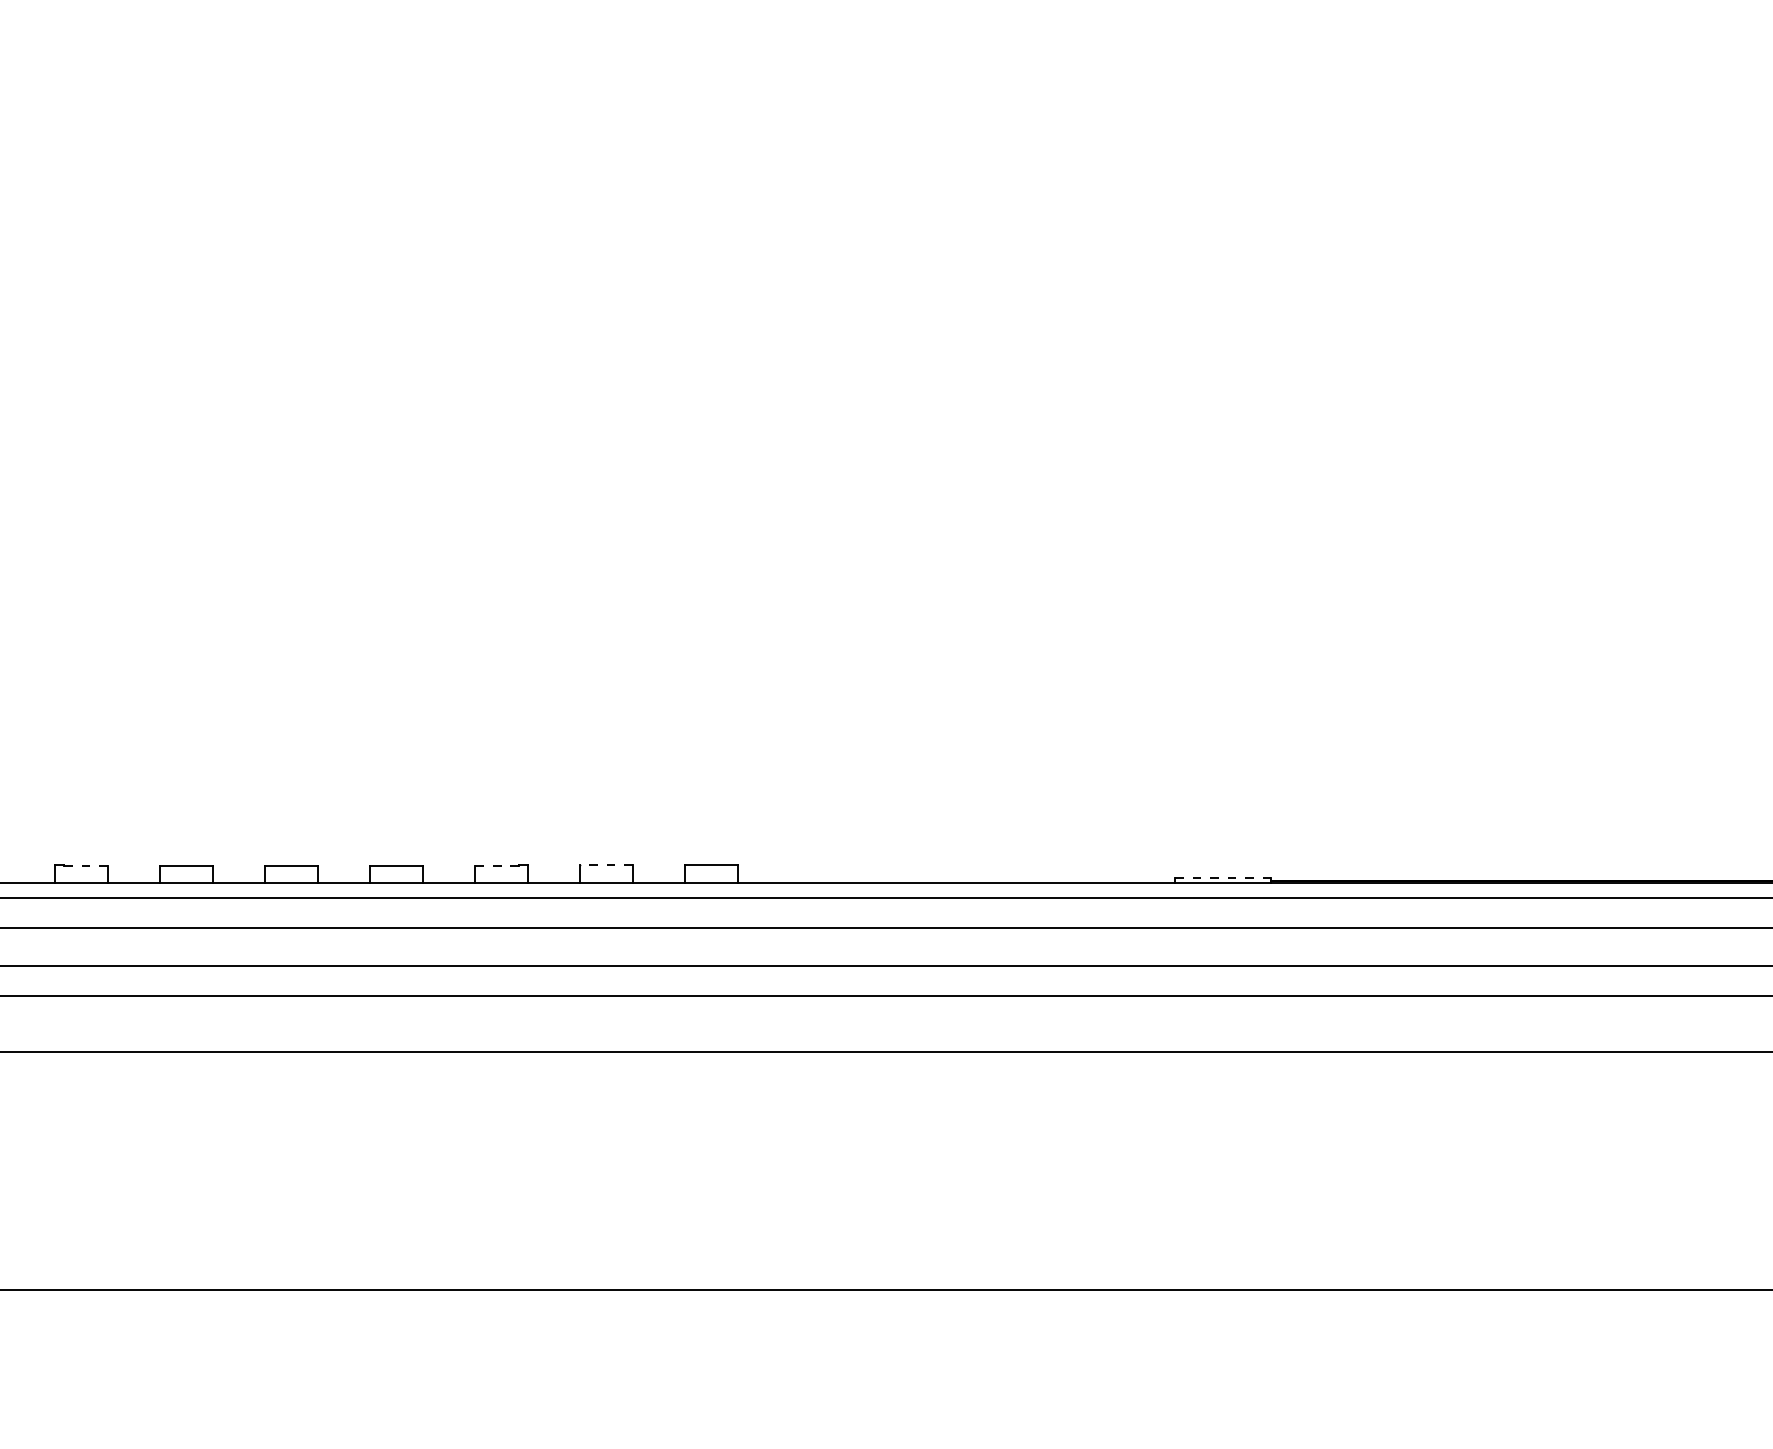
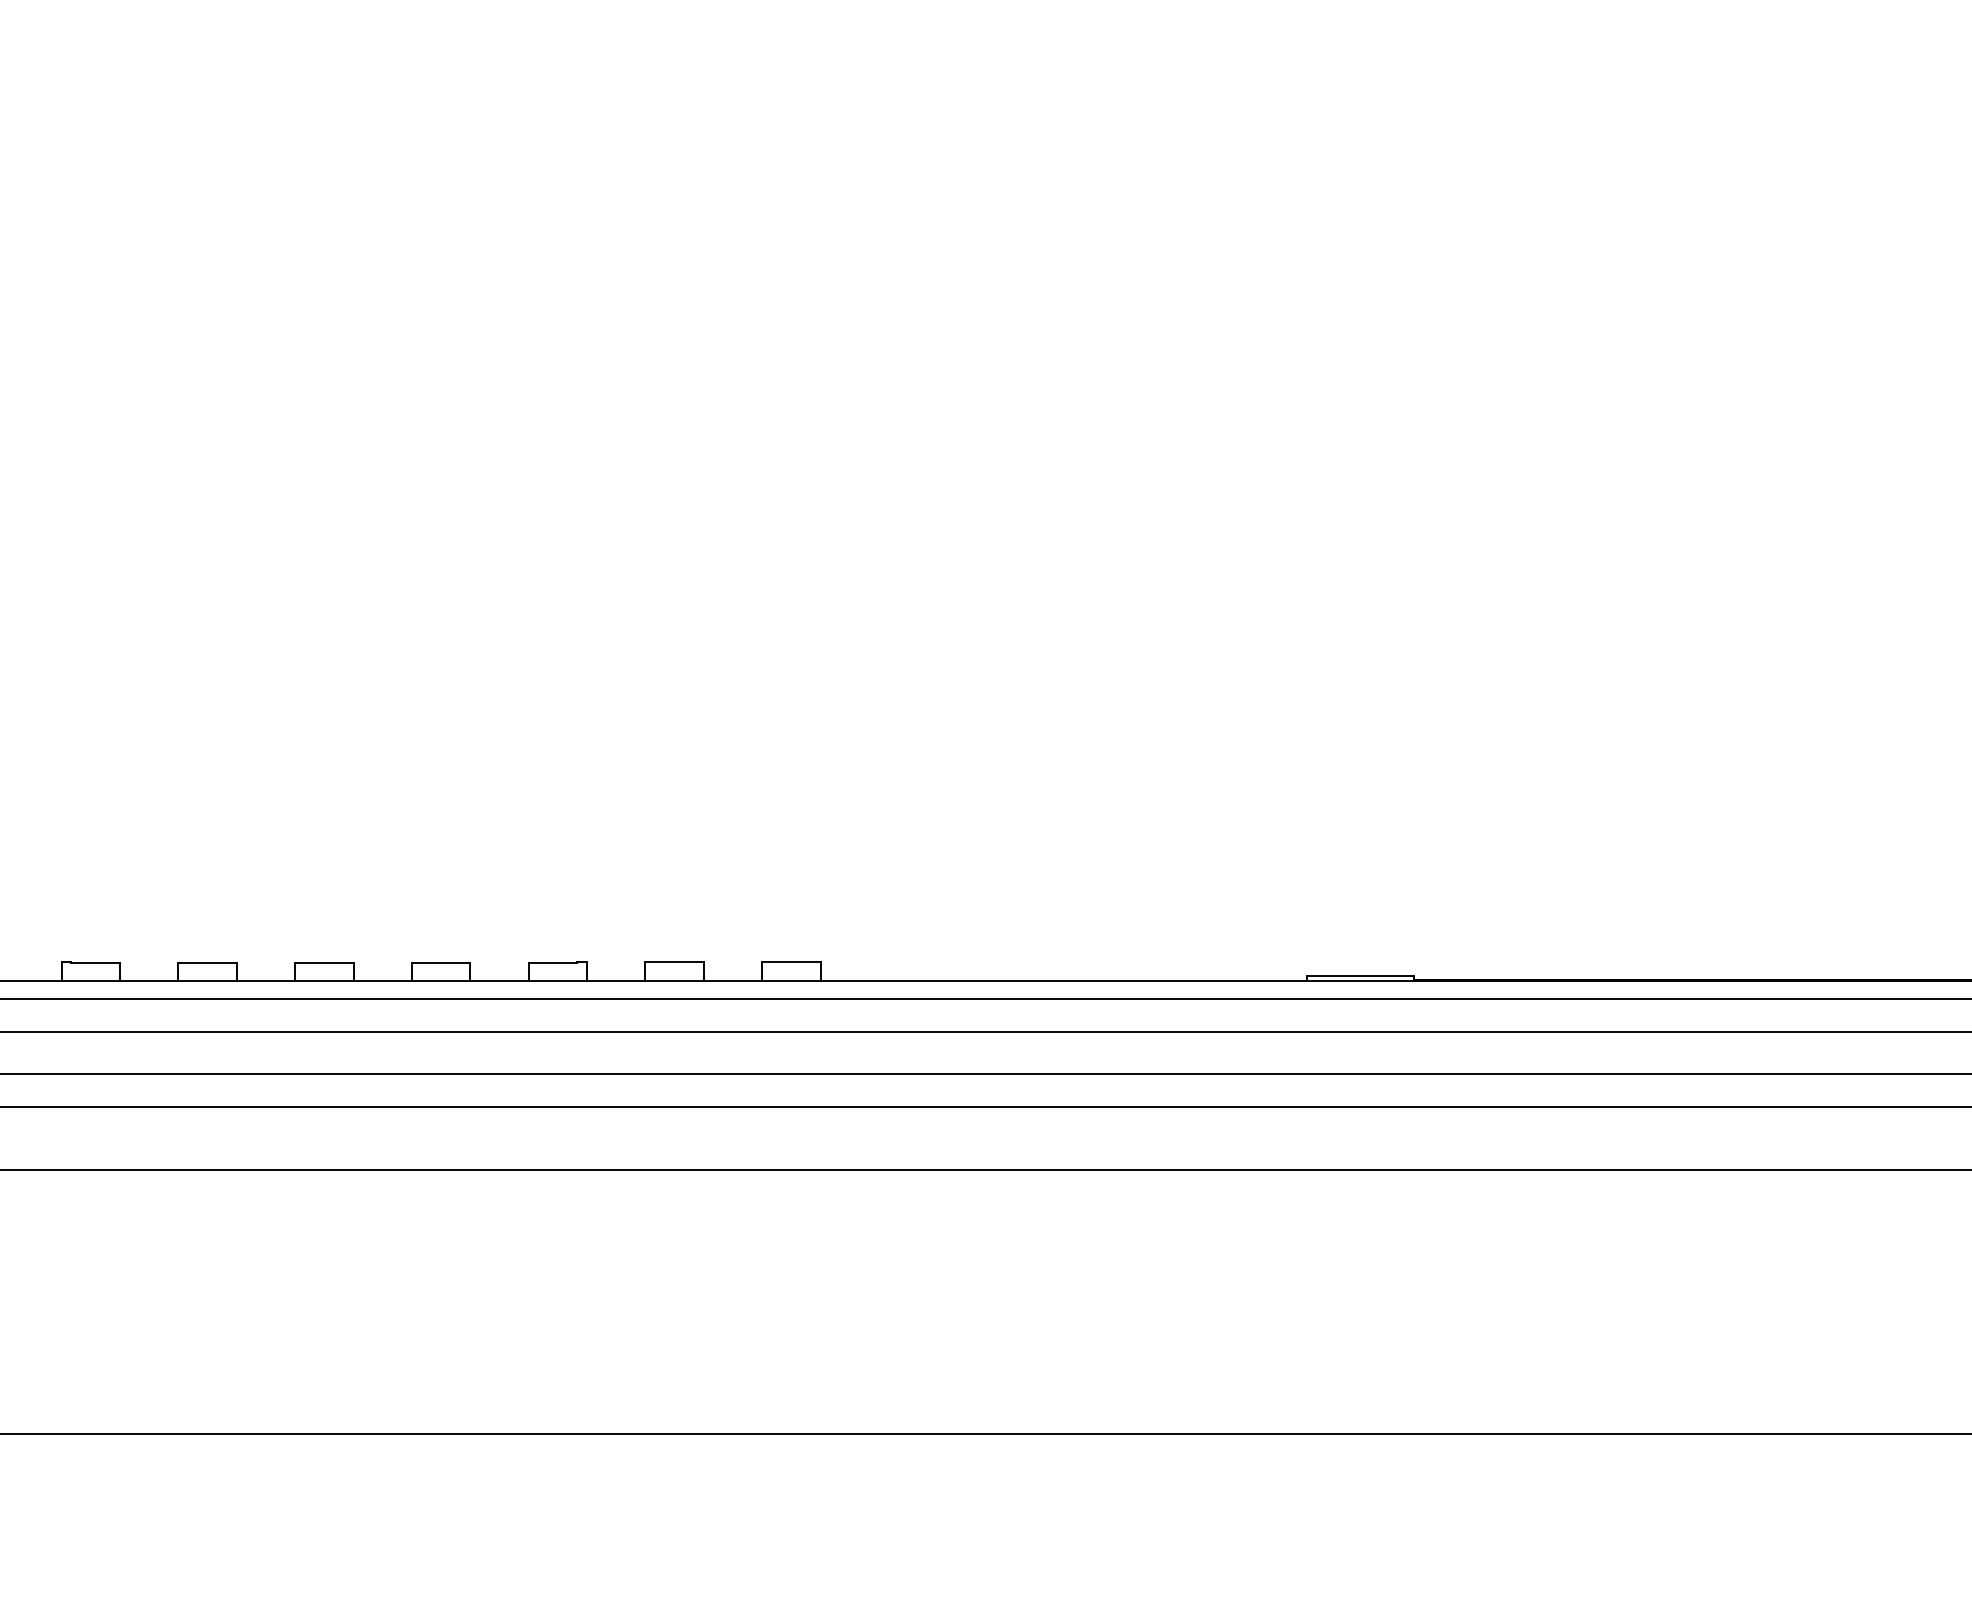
line: (85, 865) -> (95, 962), dashed -> solid
line: (496, 865) -> (552, 962), dashed -> solid
line: (606, 865) -> (674, 962), dashed -> solid
line: (1223, 877) -> (1360, 975), dashed -> solid

